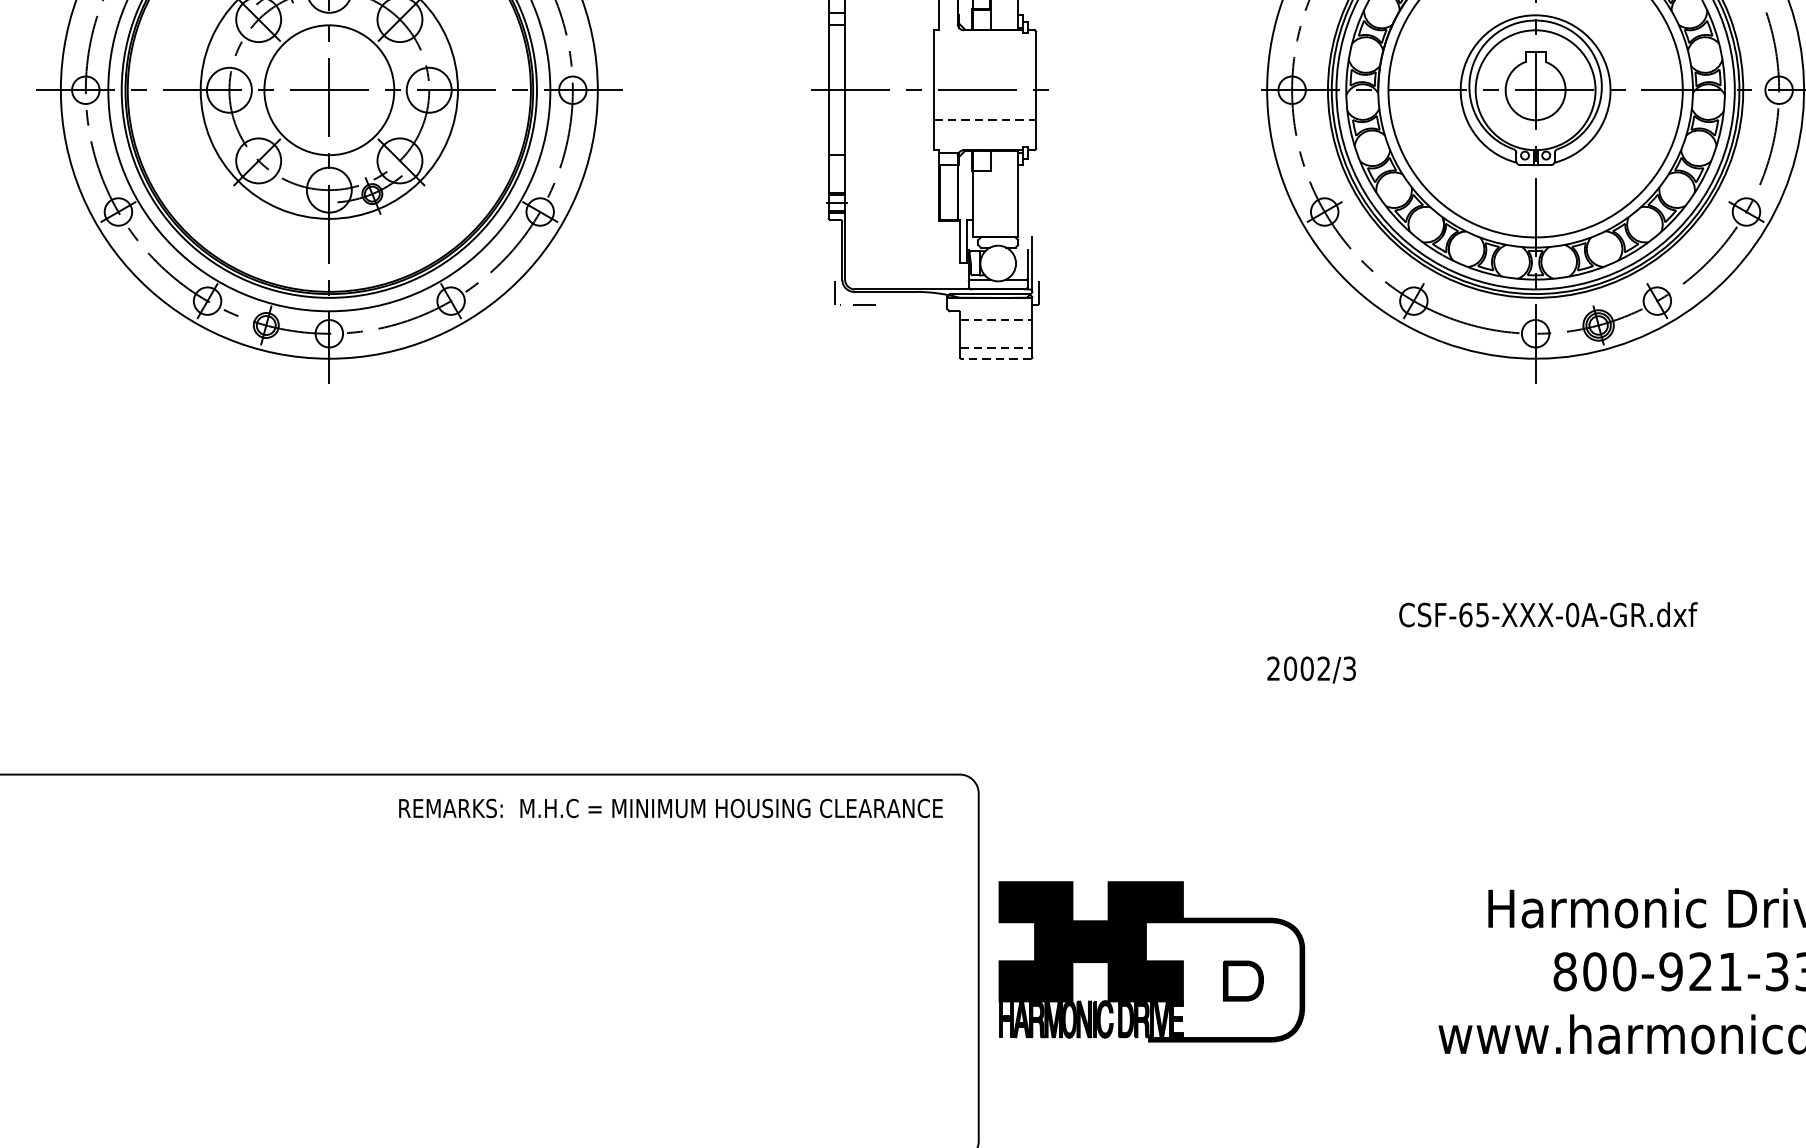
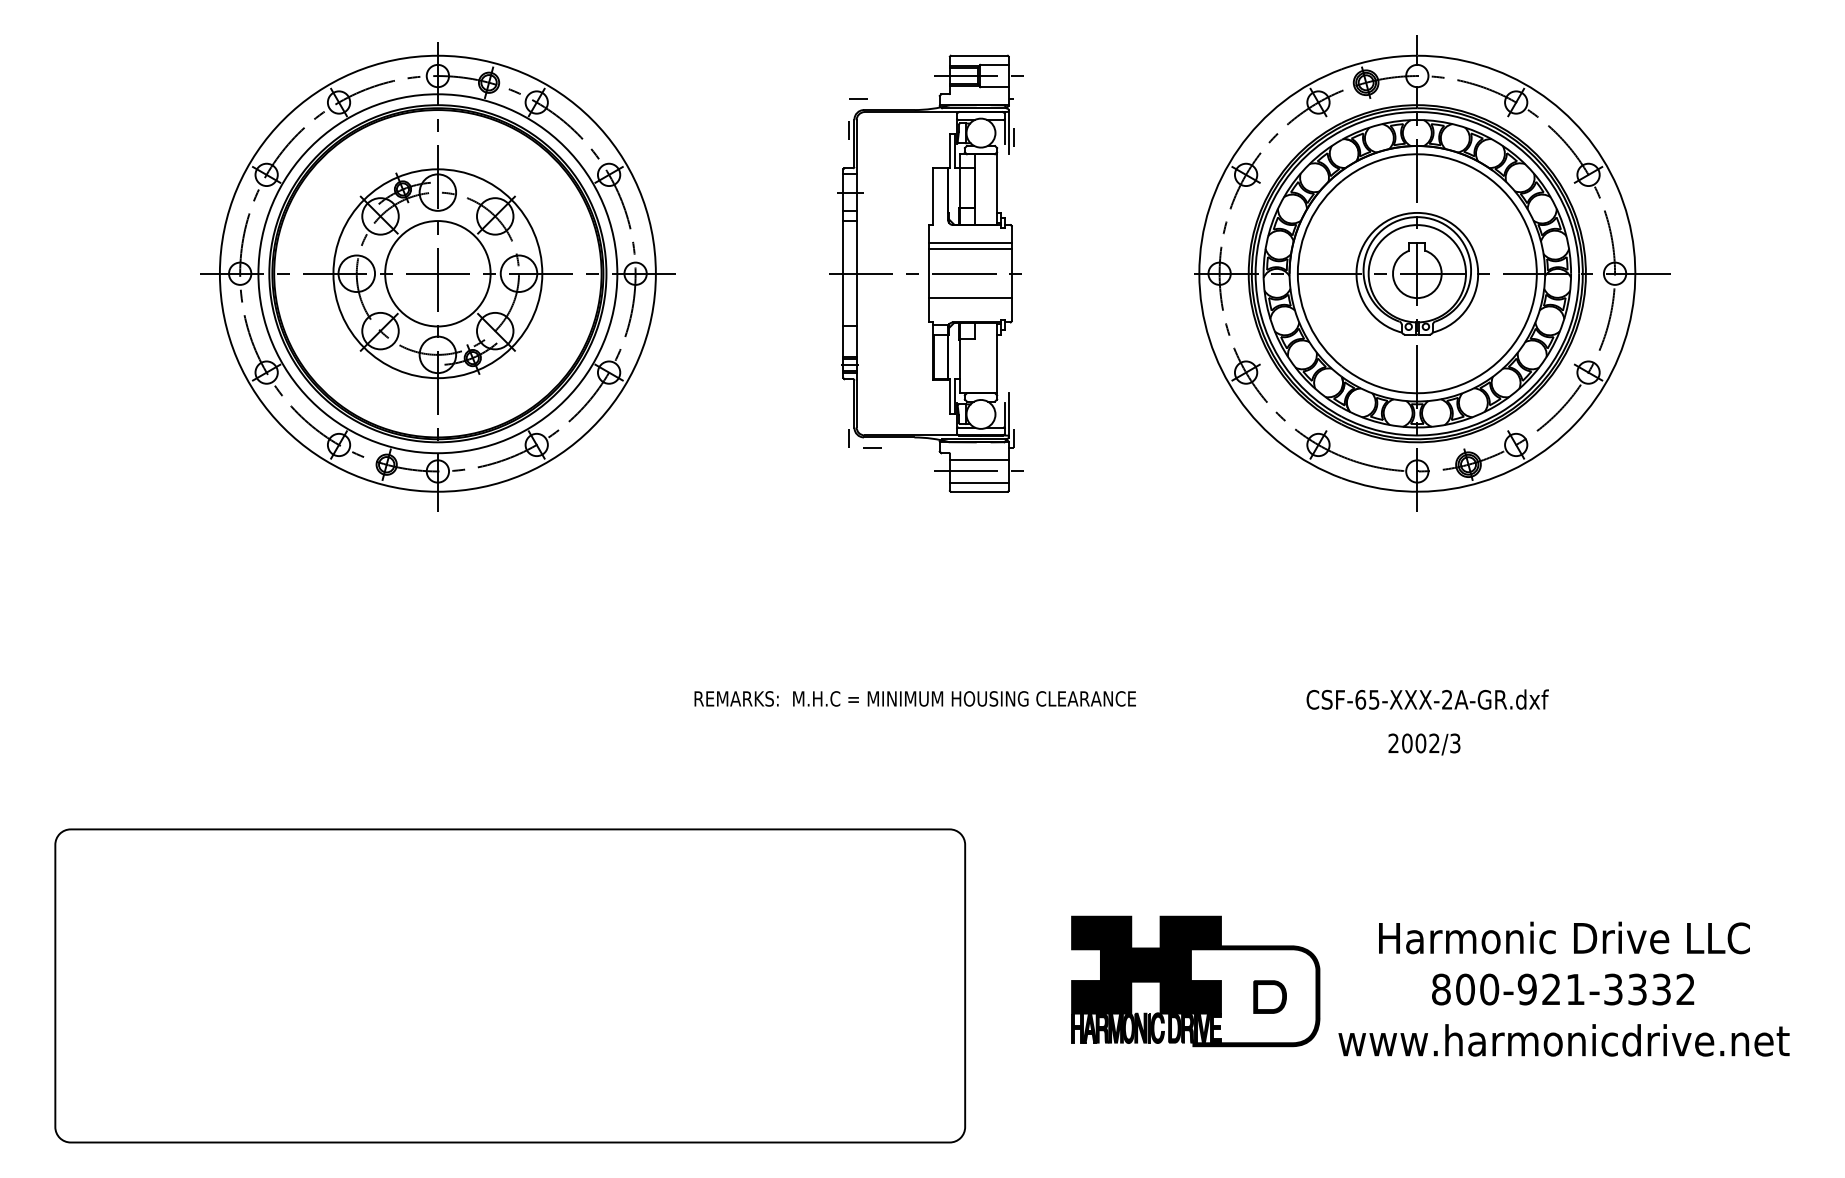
line: (985, 51) -> (970, 242), added
line: (984, 60) -> (969, 249), added
line: (985, 120) -> (970, 298), dashed -> solid
line: (996, 320) -> (979, 460), dashed -> solid
line: (995, 333) -> (978, 471), added
line: (996, 347) -> (979, 482), dashed -> solid
line: (996, 358) -> (979, 491), dashed -> solid
text: (1572, 614) -> (1447, 699), CSF-65-XXX-0A-GR.dxf -> CSF-65-XXX-2A-GR.dxf
text: (1311, 670) -> (1424, 744), moved
text: (670, 807) -> (914, 698), moved
part: (1151, 961) -> (1195, 981), moved

